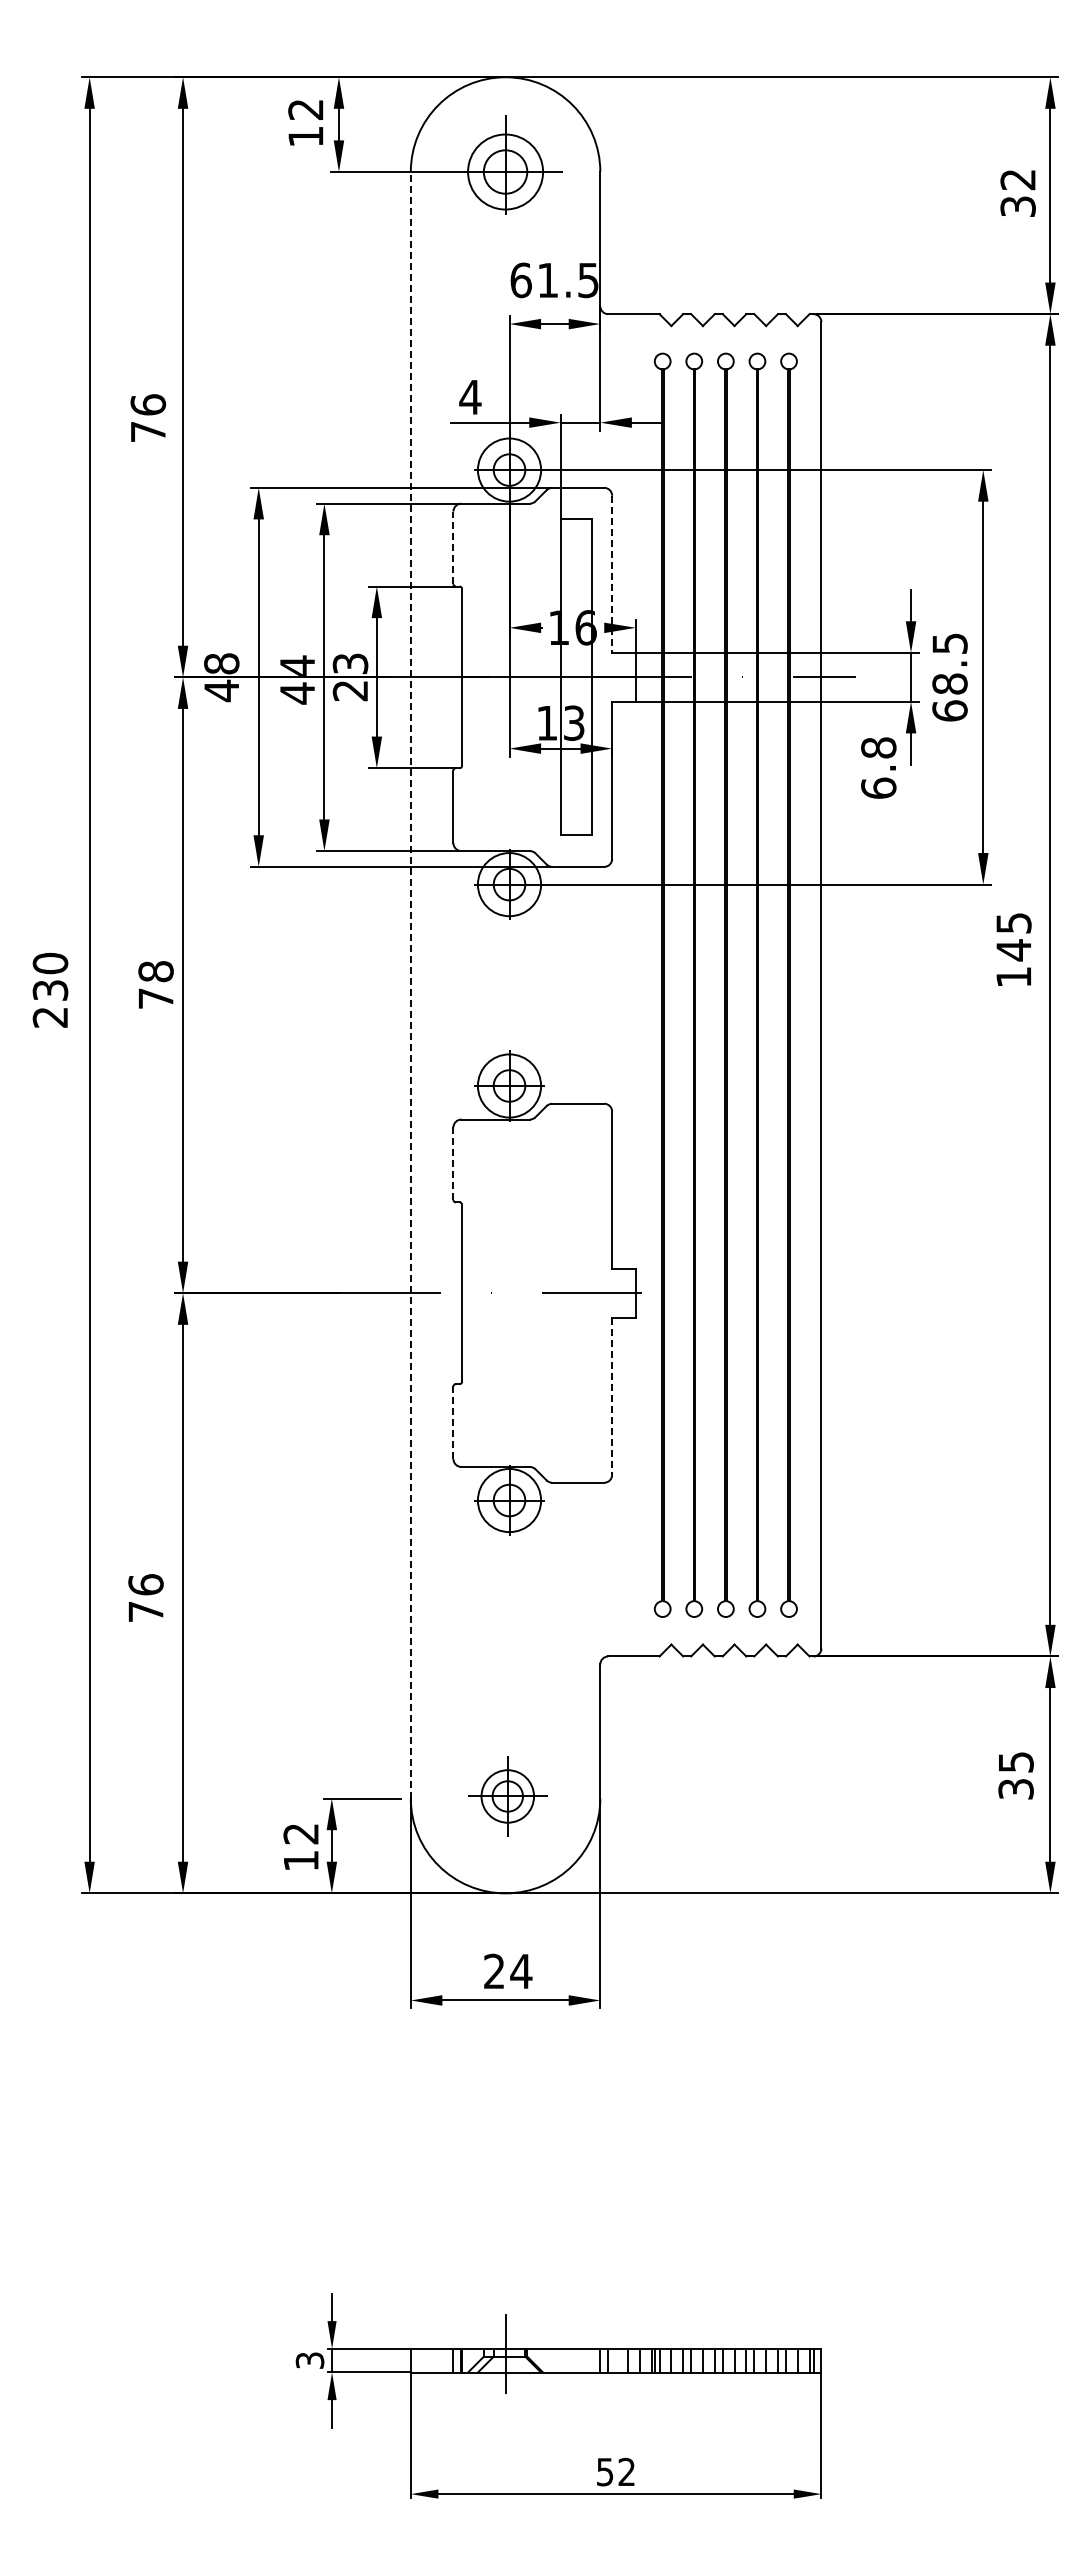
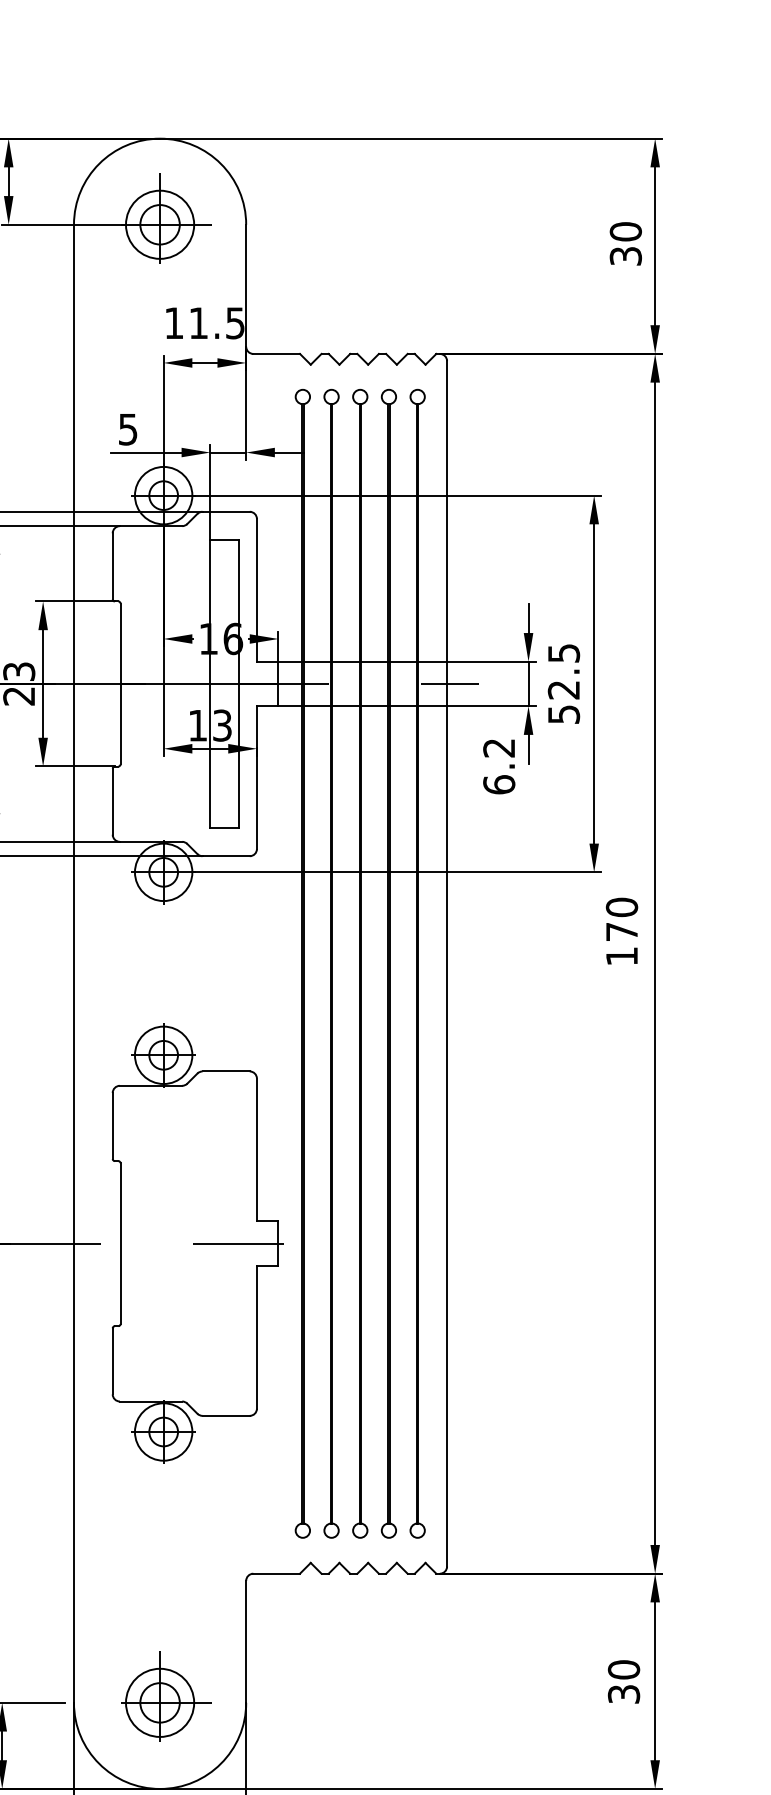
text: (1017, 179) -> (625, 231), 32 -> 30
text: (520, 280) -> (173, 323), 61.5 -> 11.5
text: (470, 397) -> (128, 429), 4 -> 5
line: (453, 547) -> (112, 565), dashed -> solid
line: (612, 574) -> (257, 590), dashed -> solid
text: (949, 697) -> (563, 702), 68.5 -> 52.5
text: (878, 747) -> (498, 747), 6.8 -> 6.2
text: (1013, 936) -> (621, 919), 145 -> 170
line: (410, 984) -> (73, 963), dashed -> solid
line: (453, 1163) -> (112, 1125), dashed -> solid
line: (612, 1396) -> (257, 1337), dashed -> solid
line: (453, 1422) -> (112, 1361), dashed -> solid
text: (1015, 1761) -> (623, 1669), 35 -> 30
part: (512, 1791) -> (166, 1696), size x1.43

